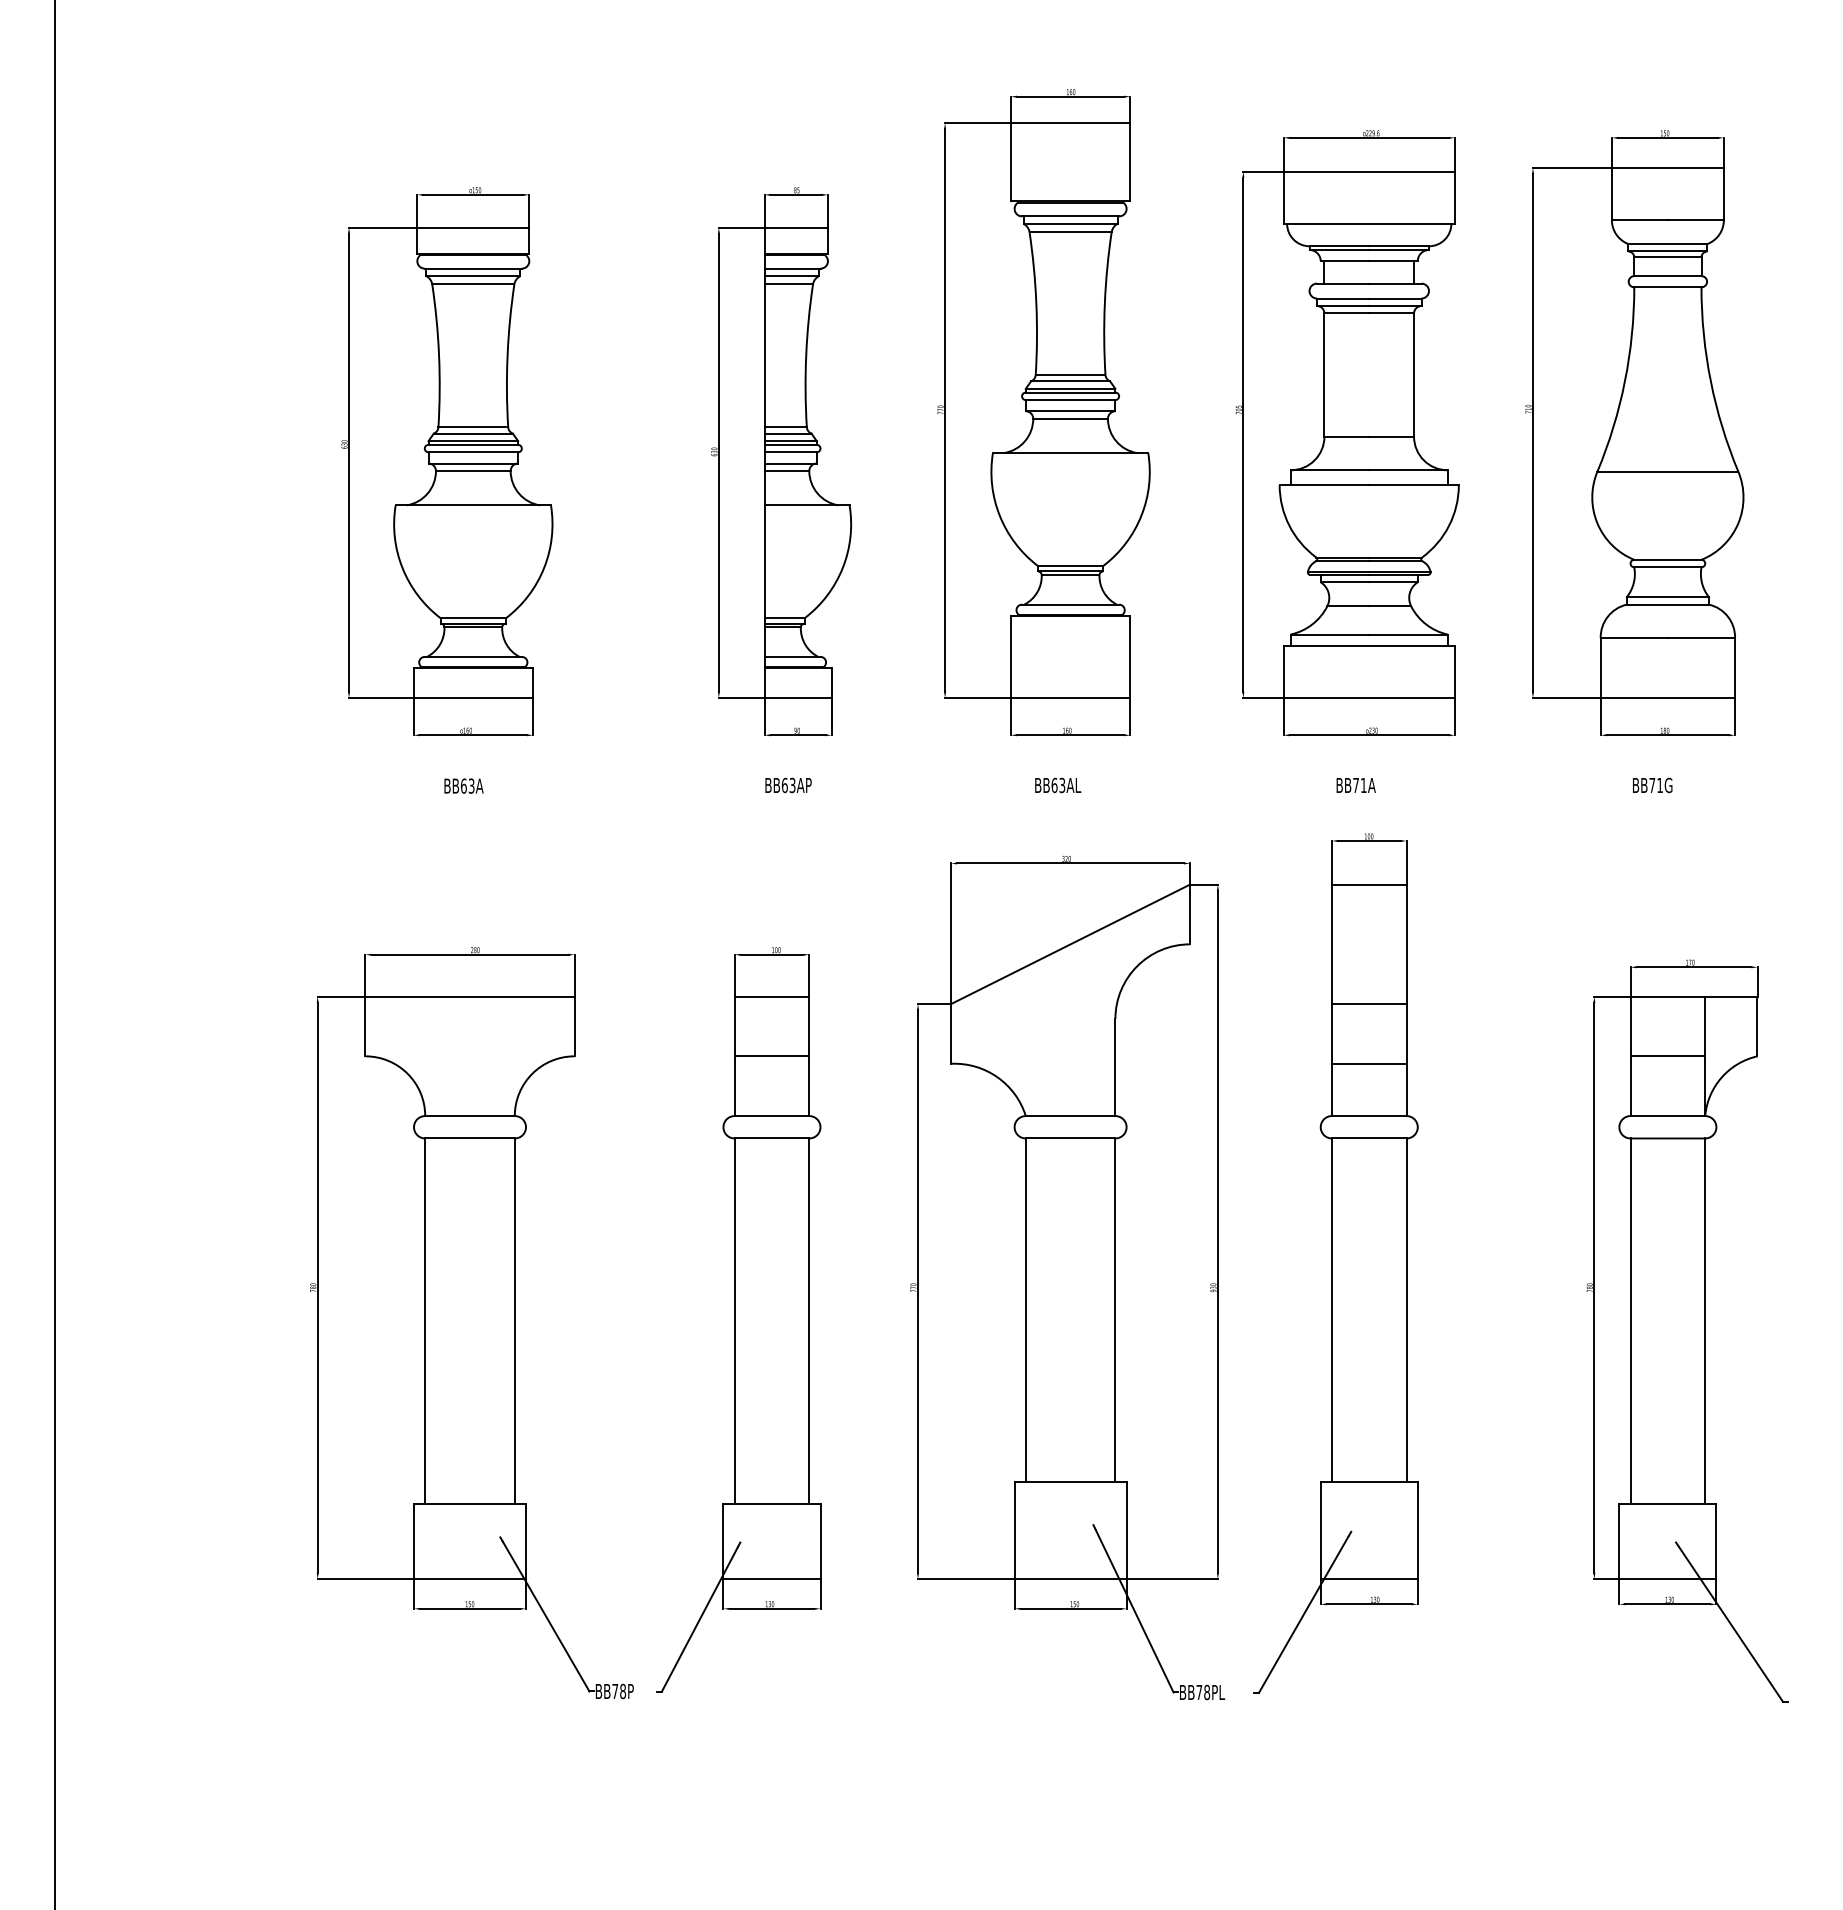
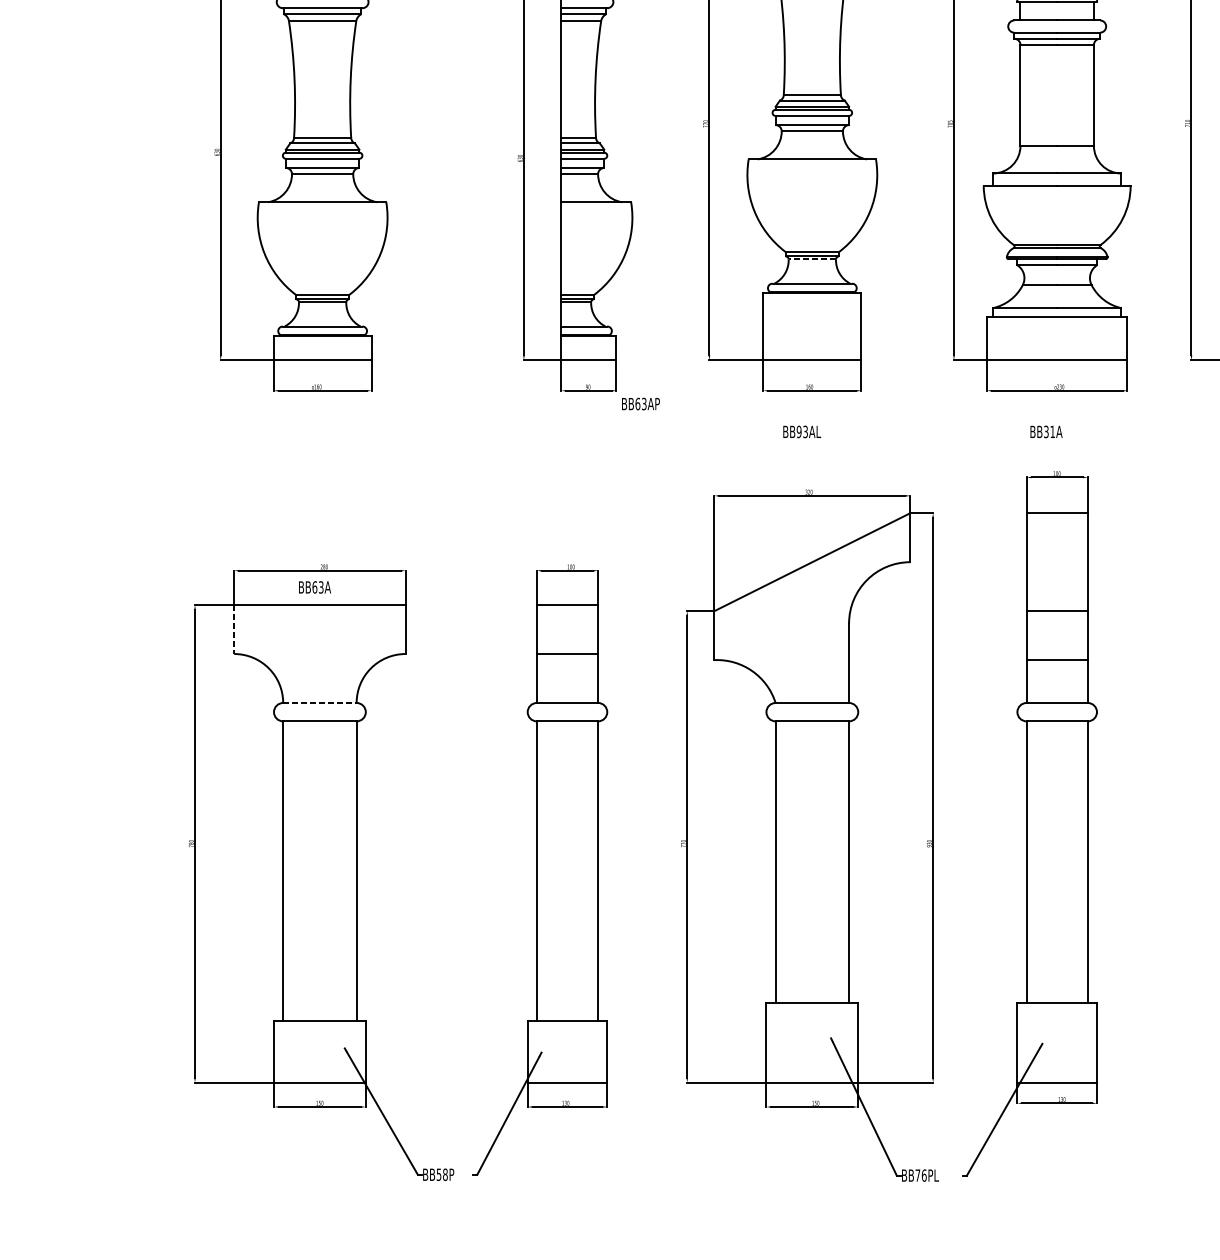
line: (1070, 575) -> (812, 259), solid -> dashed
text: (463, 785) -> (314, 586), moved
text: (788, 785) -> (640, 404), moved
text: (1054, 785) -> (799, 431), BB63AL -> BB93AL
text: (1355, 785) -> (1045, 431), BB71A -> BB31A
line: (365, 1026) -> (234, 629), solid -> dashed
line: (470, 1116) -> (320, 703), solid -> dashed
text: (615, 1691) -> (439, 1174), BB78P -> BB58P
text: (1207, 1691) -> (924, 1174), BB78PL -> BB76PL

